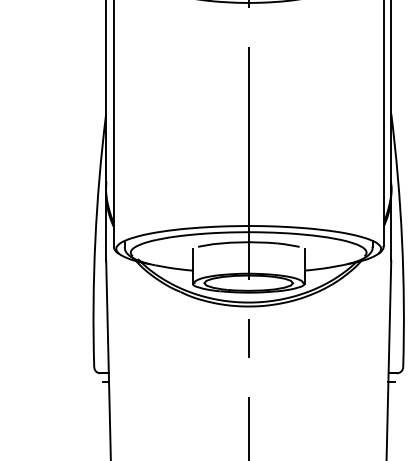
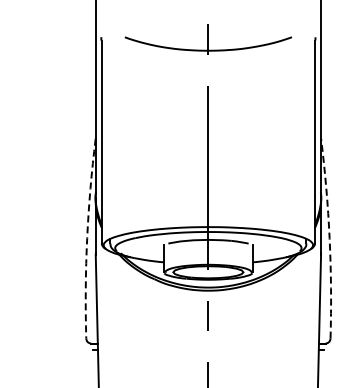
arc: (95, 240) -> (87, 238), solid -> dashed
arc: (401, 240) -> (329, 238), solid -> dashed

